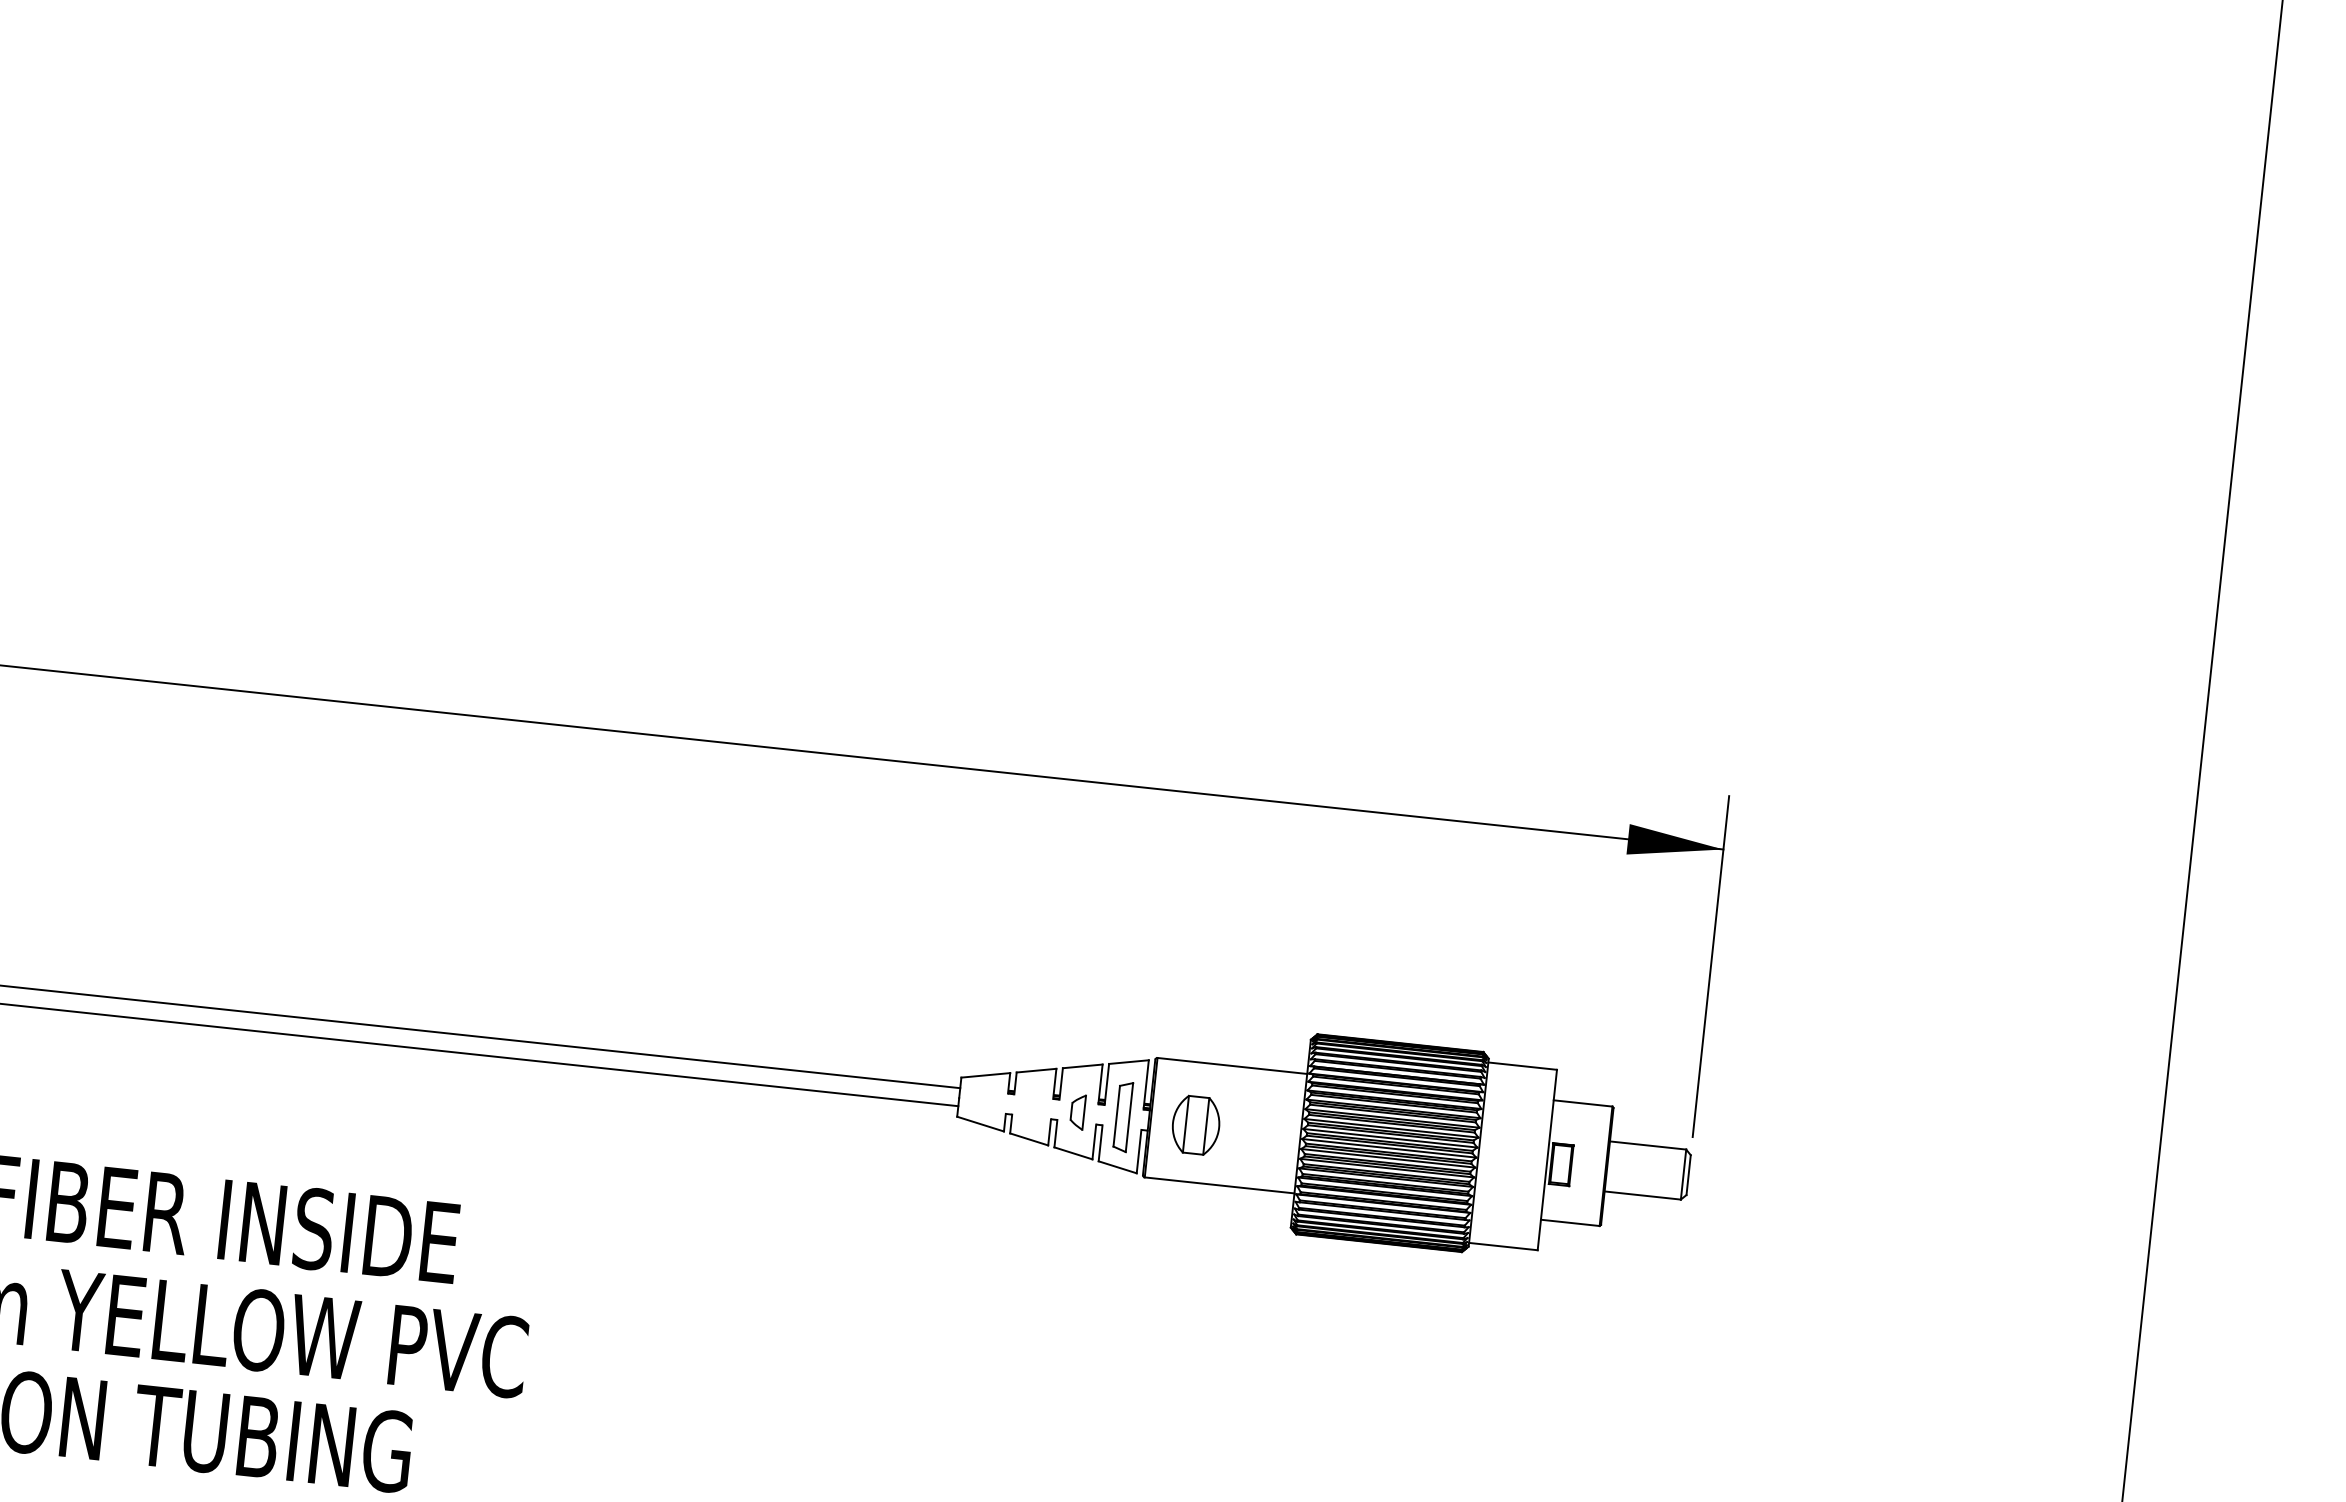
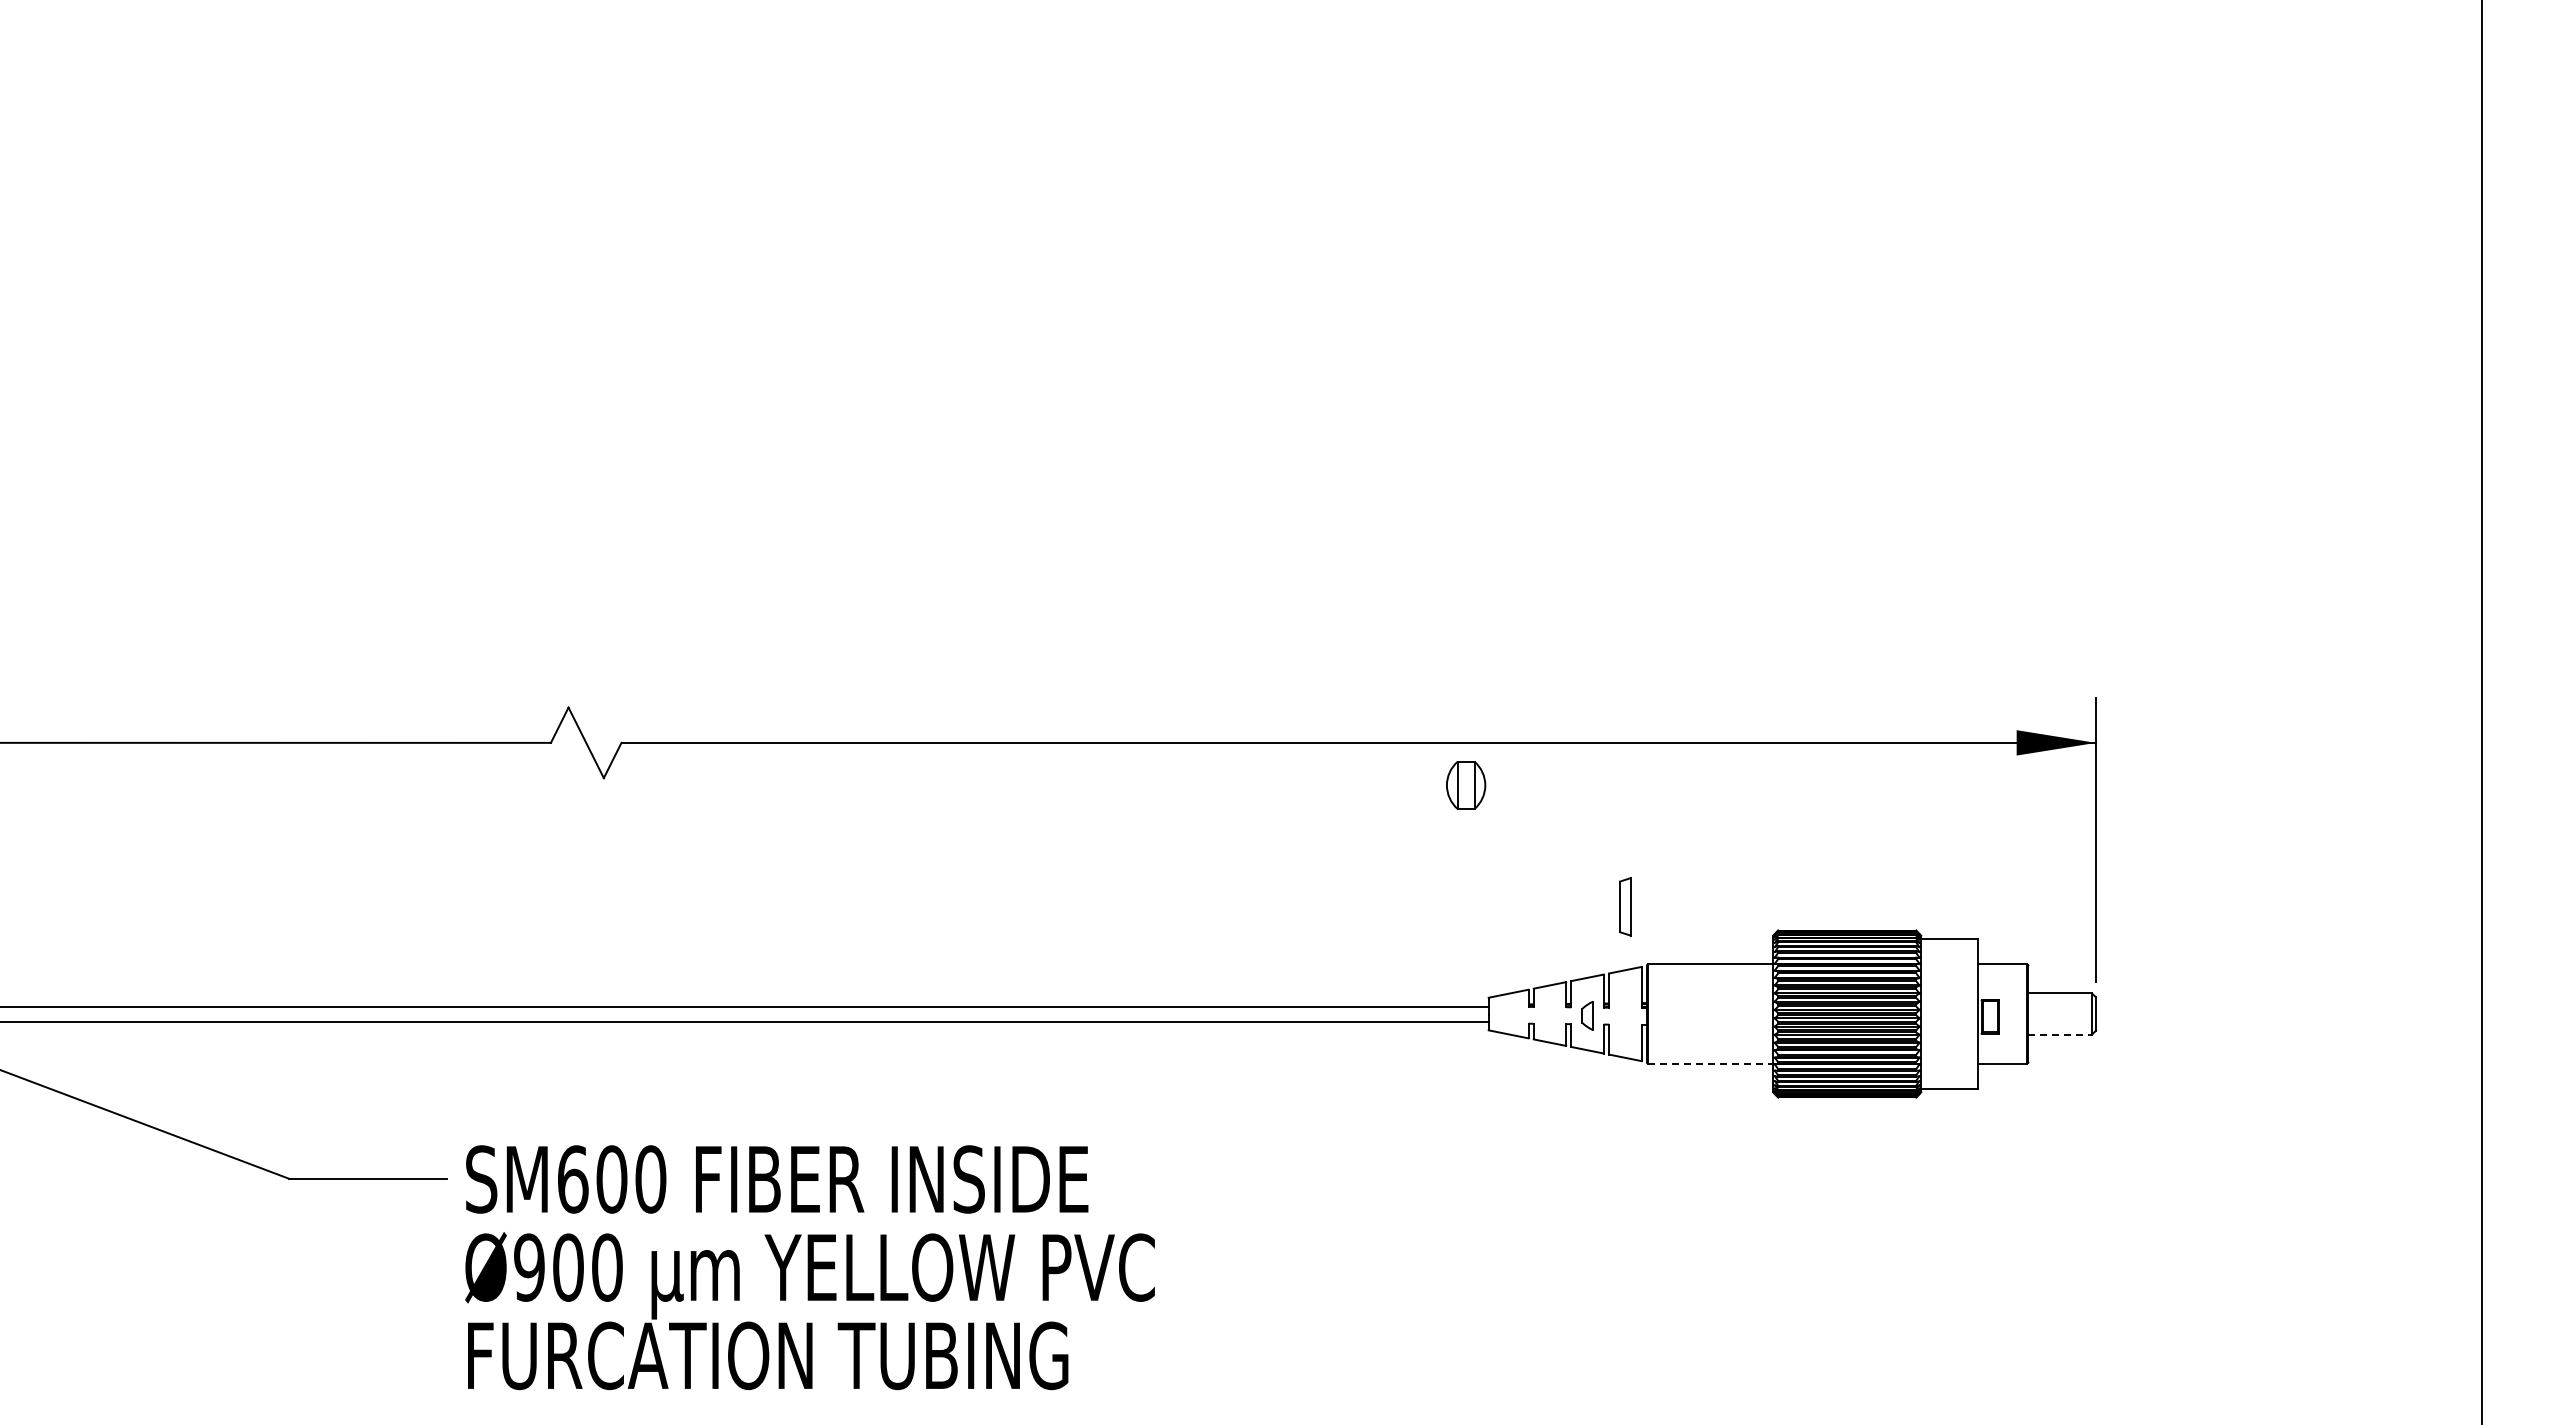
part: (1123, 1116) -> (1625, 906), moved
part: (1196, 1125) -> (1466, 785), moved
line: (1220, 1185) -> (1711, 1063), solid -> dashed
line: (1643, 1195) -> (2060, 1034), solid -> dashed

